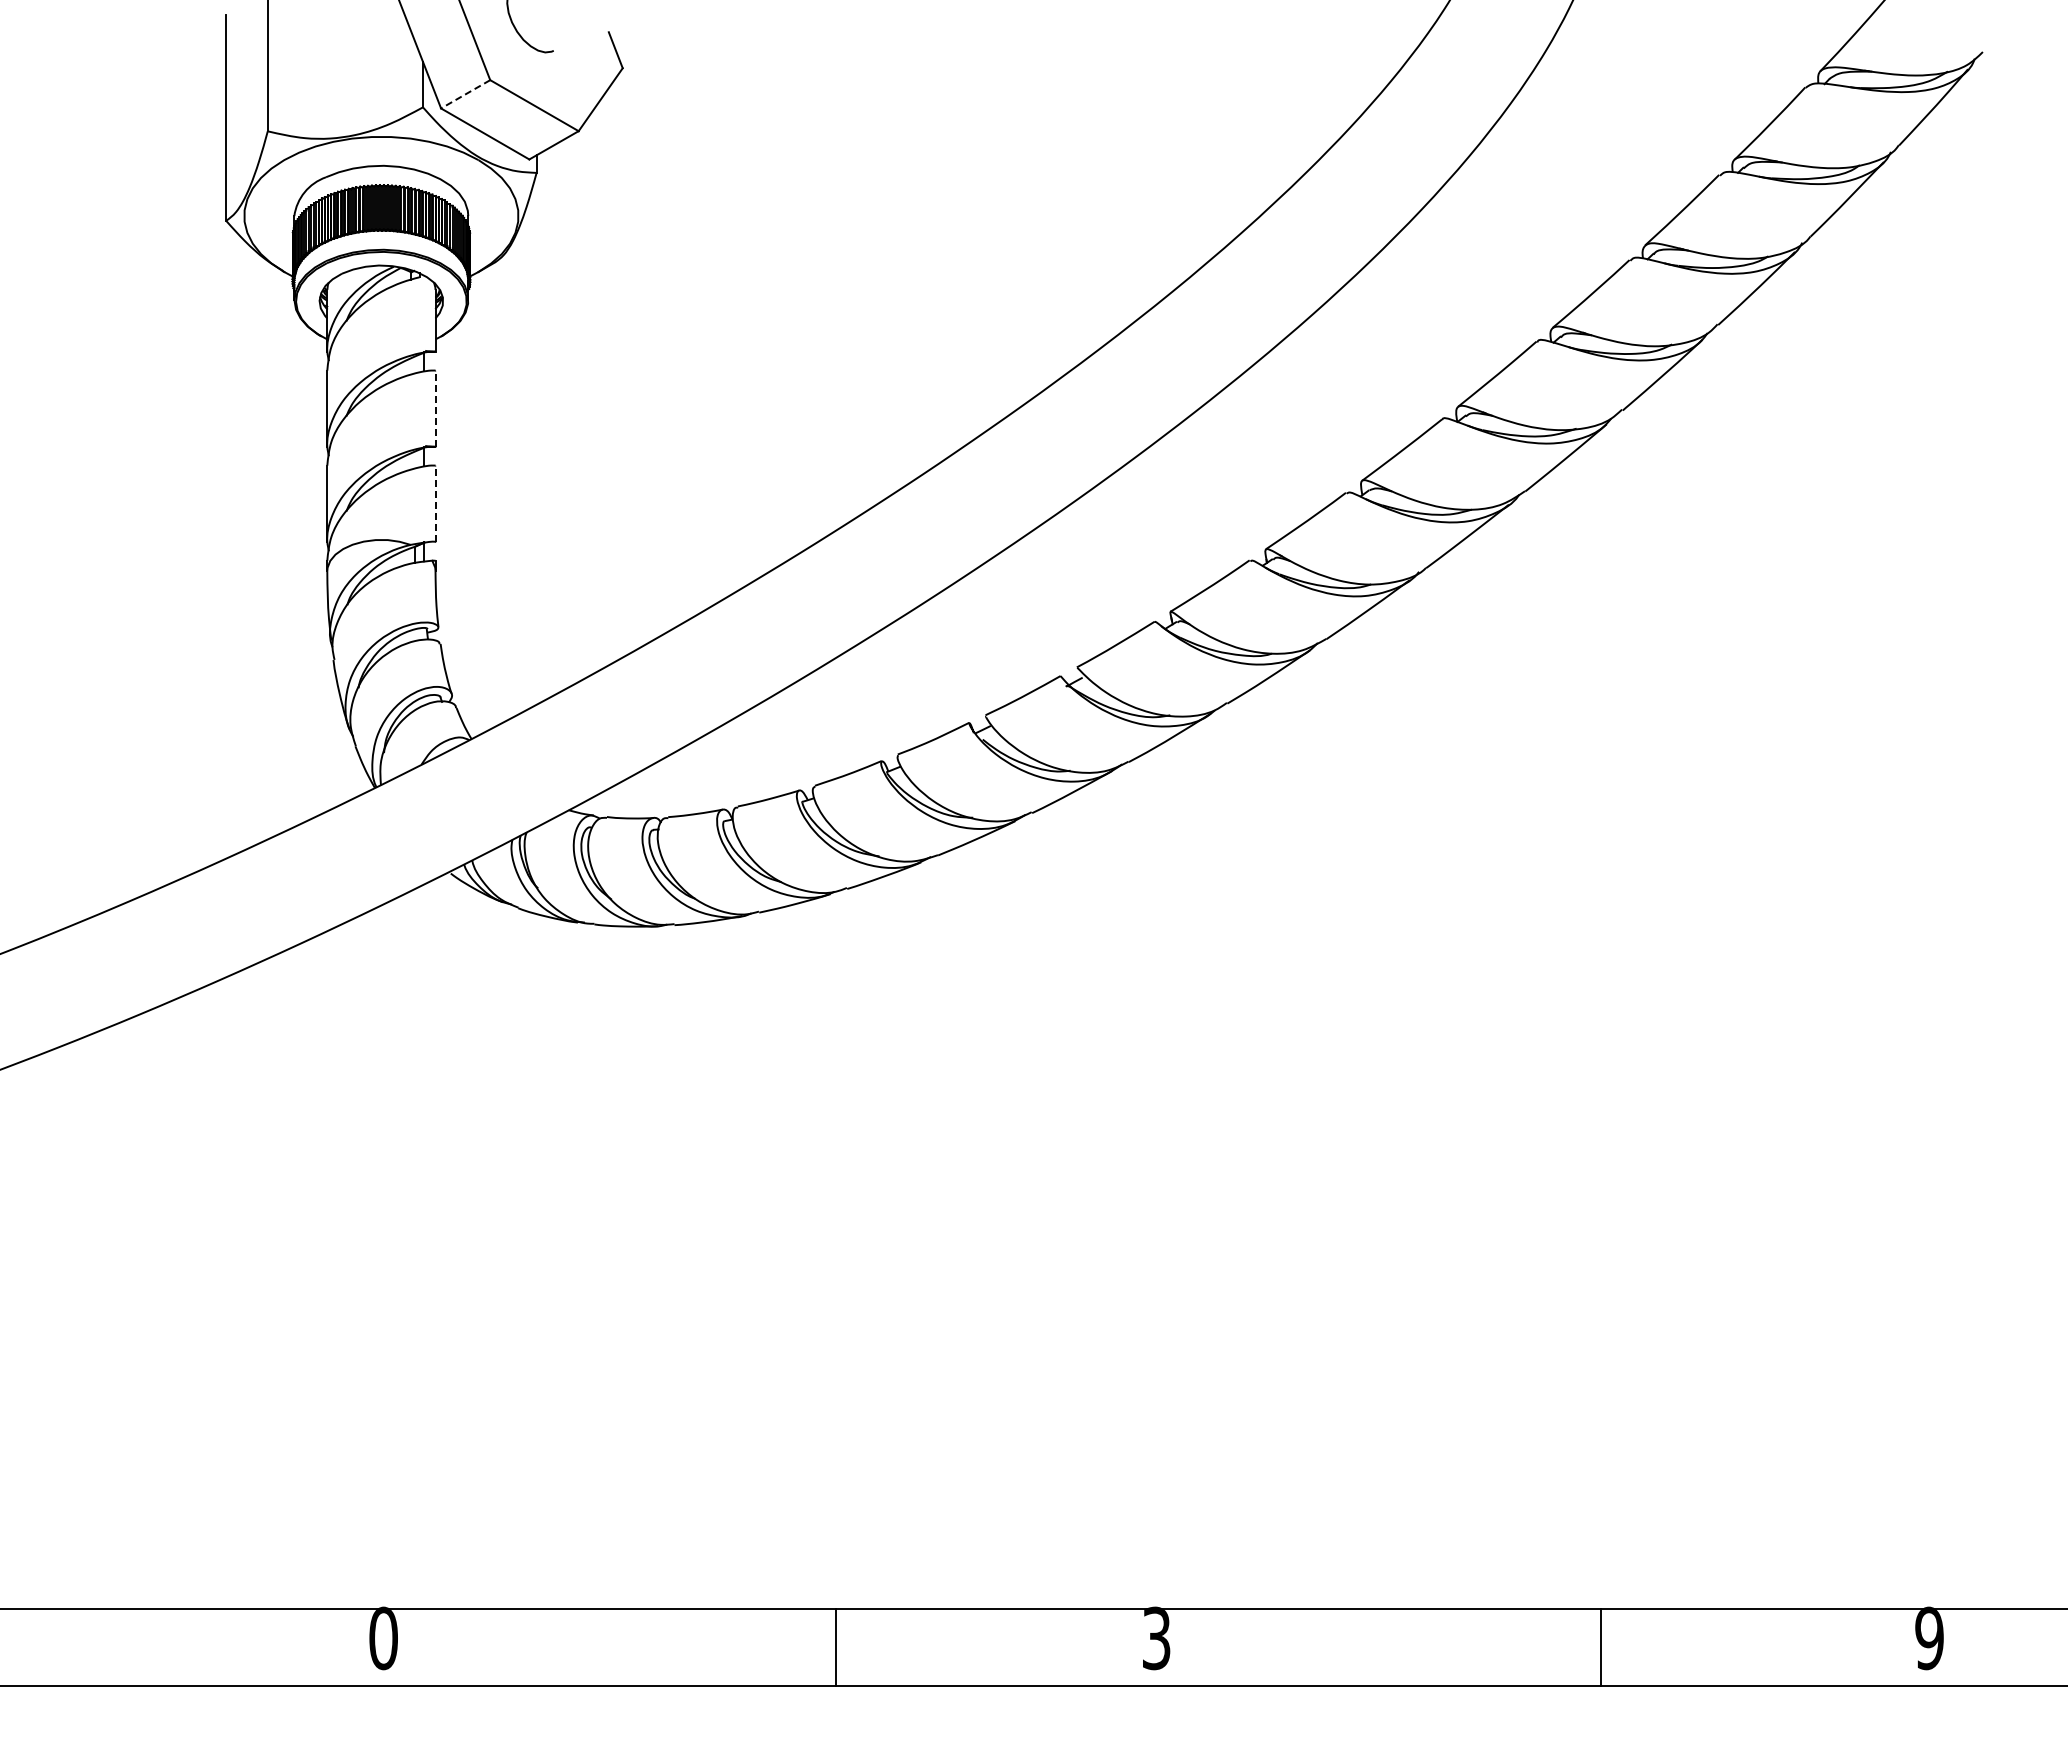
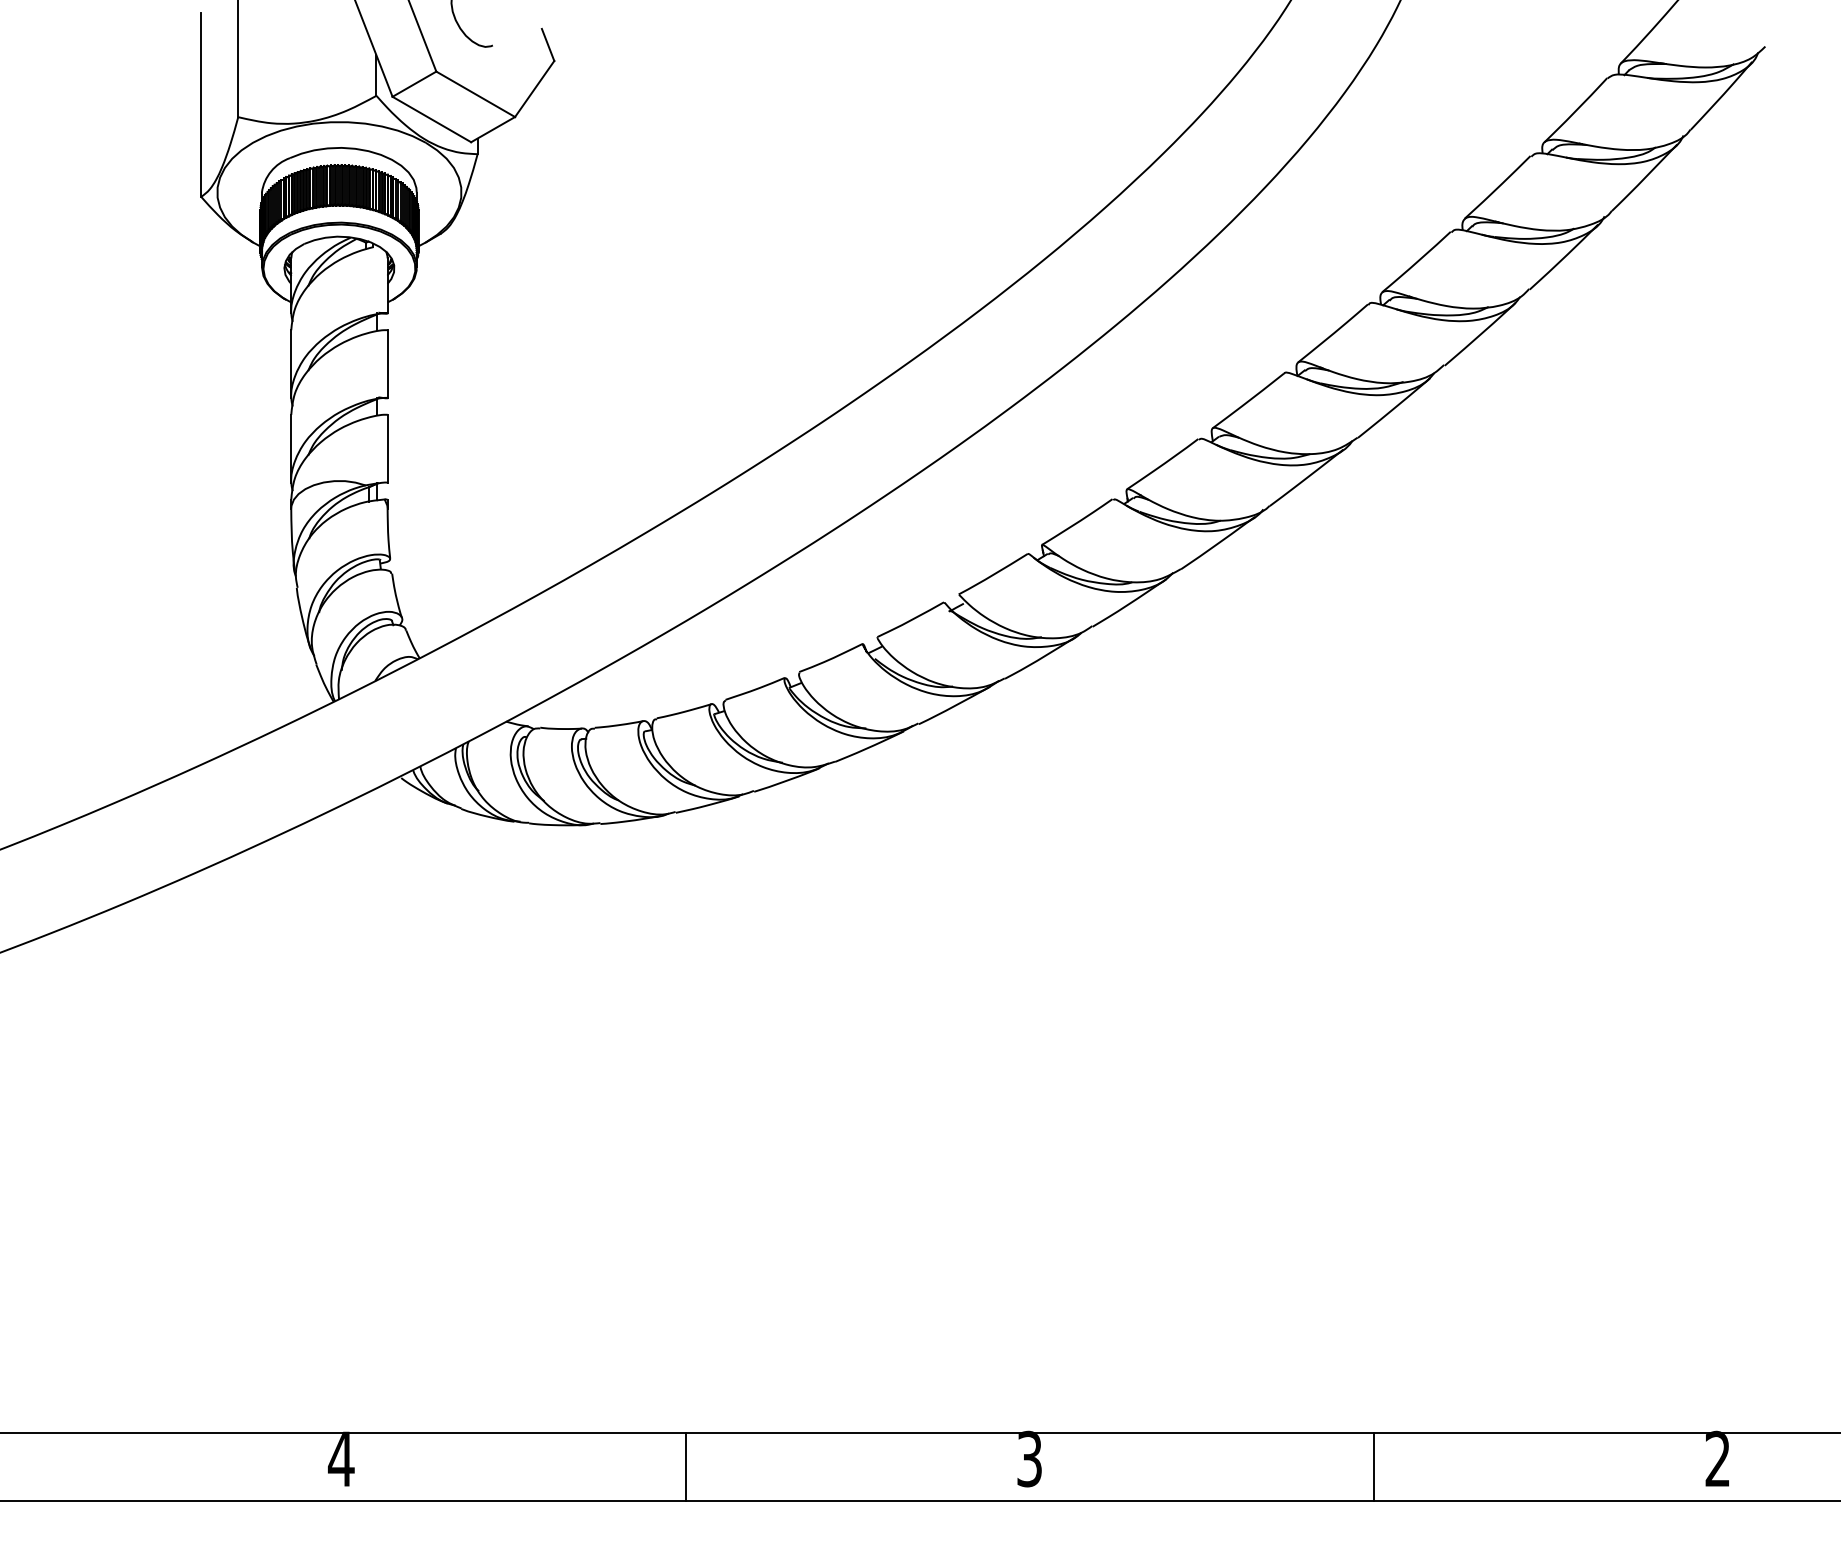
line: (465, 94) -> (414, 84), dashed -> solid
line: (435, 408) -> (387, 363), dashed -> solid
line: (435, 503) -> (387, 448), dashed -> solid
text: (383, 1638) -> (341, 1459), 0 -> 4
text: (1929, 1638) -> (1717, 1459), 9 -> 2
line: (835, 1646) -> (685, 1466), moved
line: (1600, 1646) -> (1374, 1466), moved

